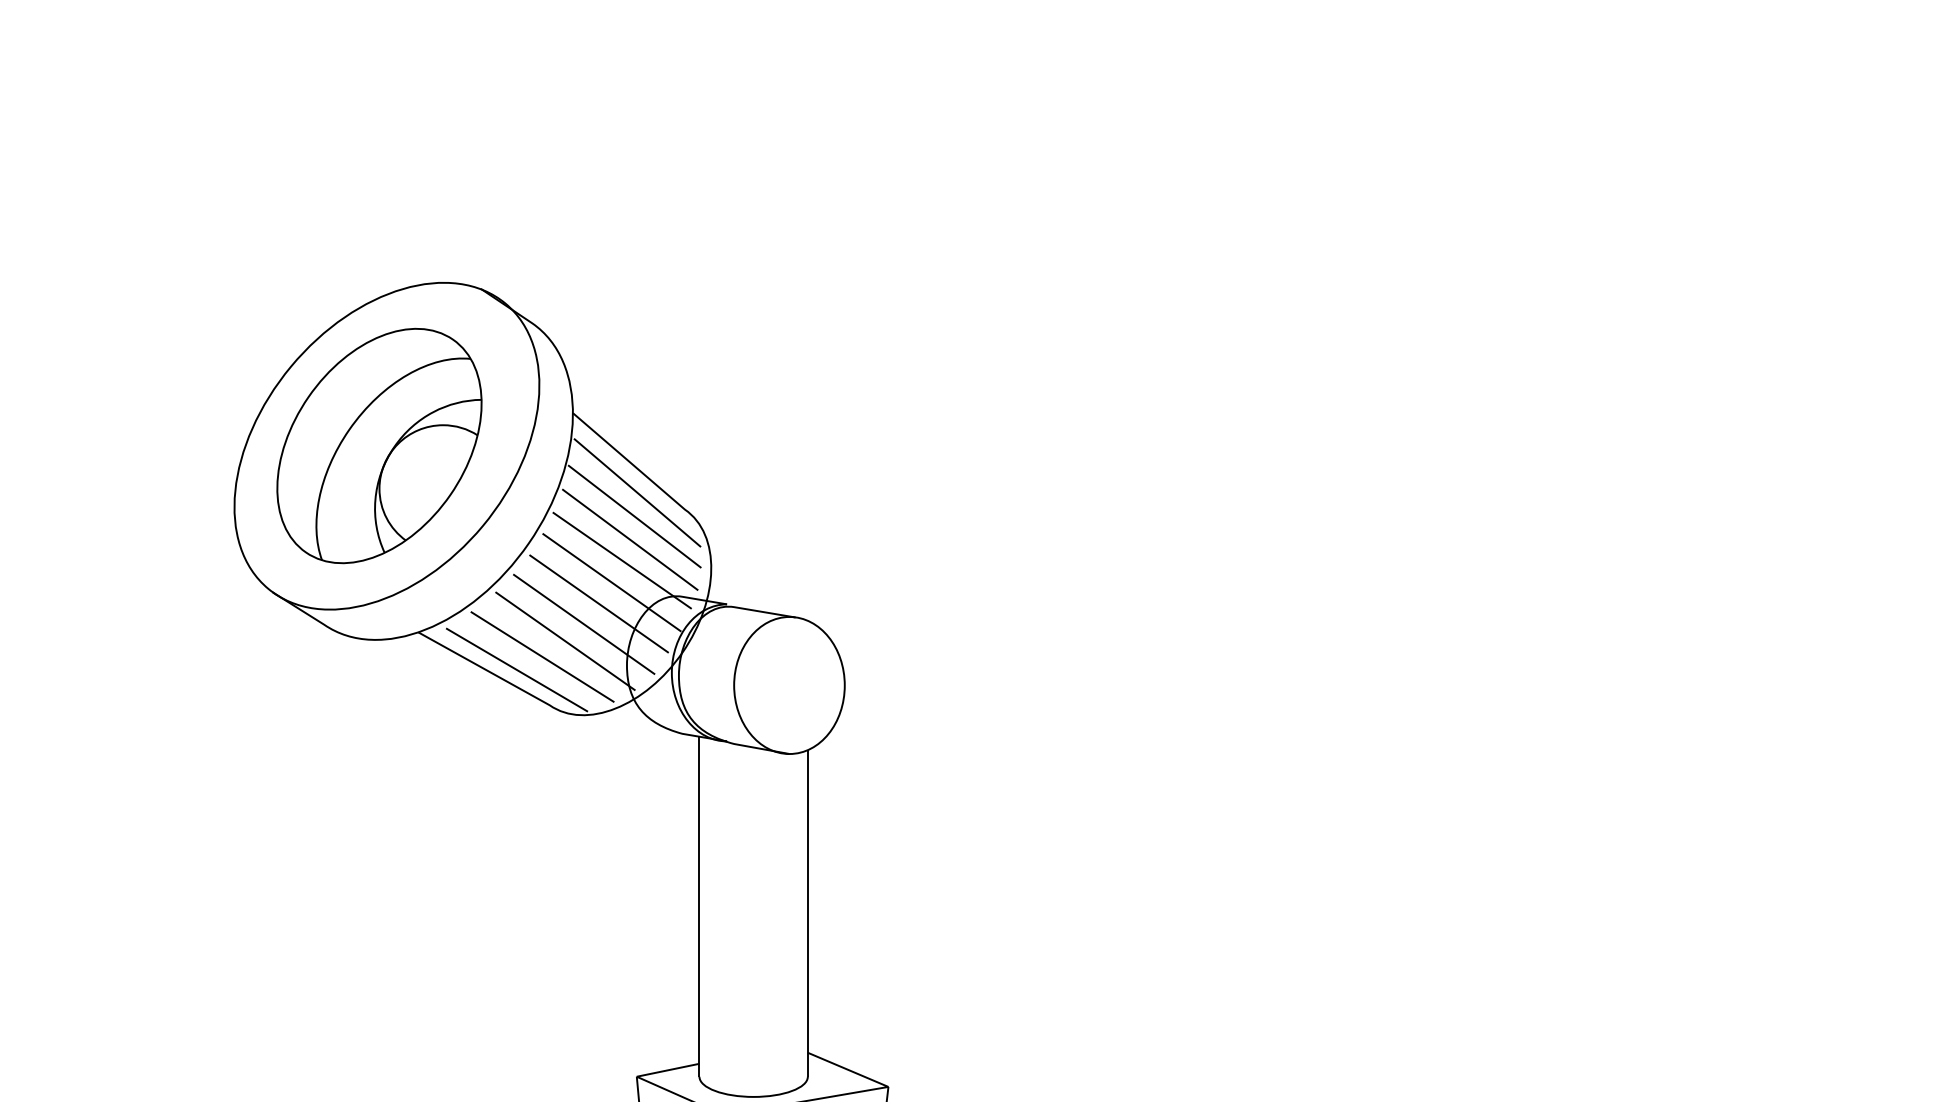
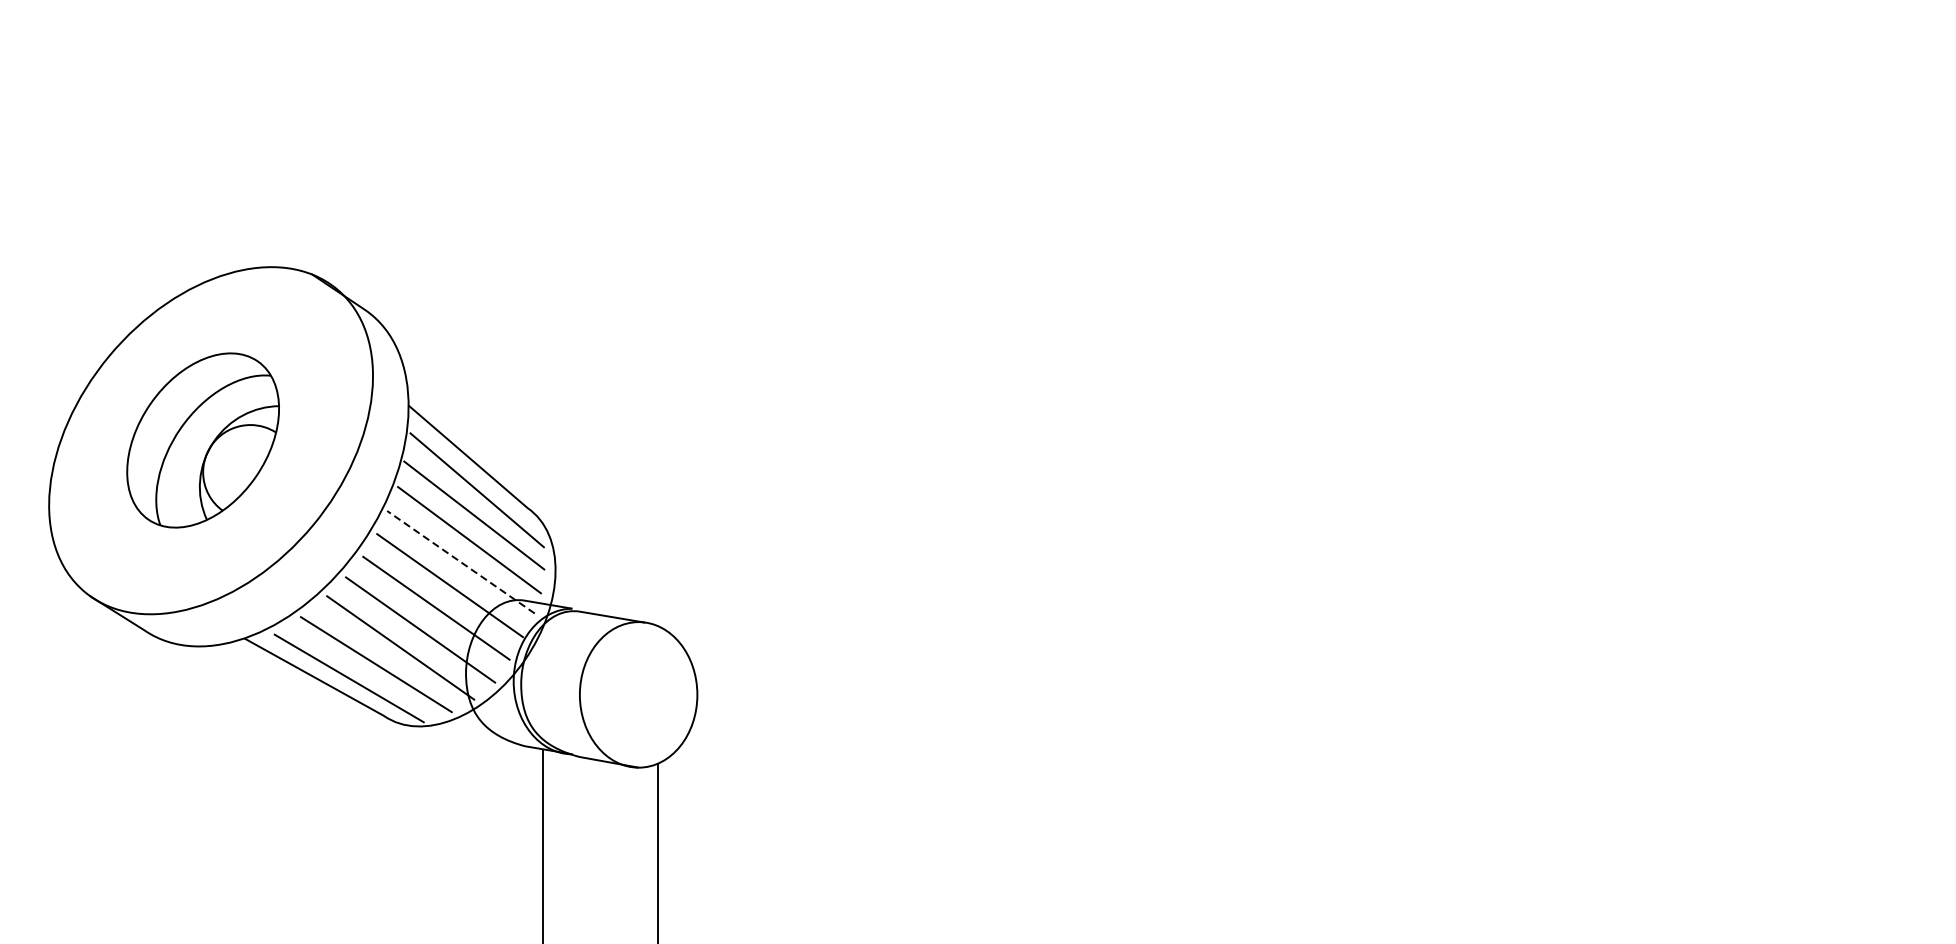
part: (379, 445) -> (203, 439), size x0.7
line: (622, 560) -> (461, 562), solid -> dashed

